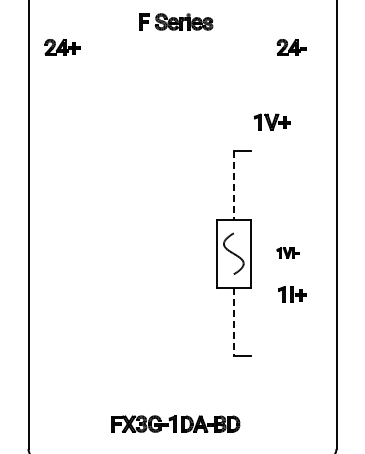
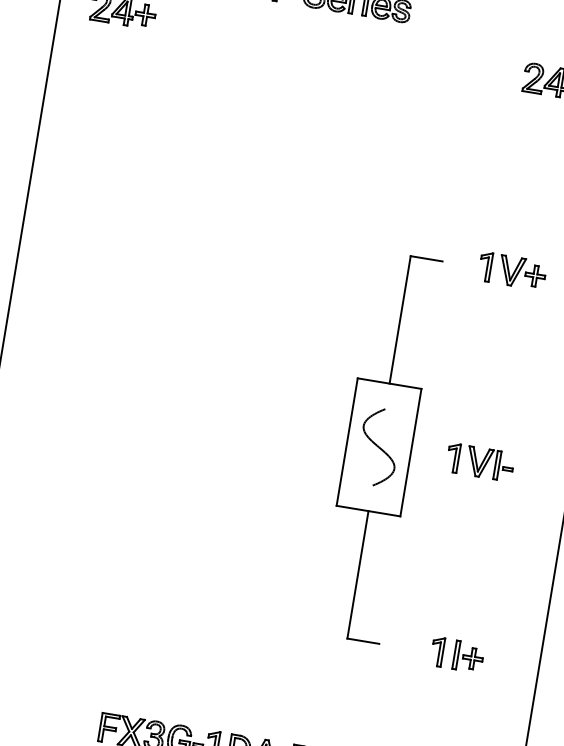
part: (271, 121) -> (511, 269), moved
line: (233, 185) -> (399, 320), dashed -> solid
part: (287, 252) -> (479, 461), size x1.67
part: (292, 294) -> (456, 654), moved
line: (233, 322) -> (357, 575), dashed -> solid

